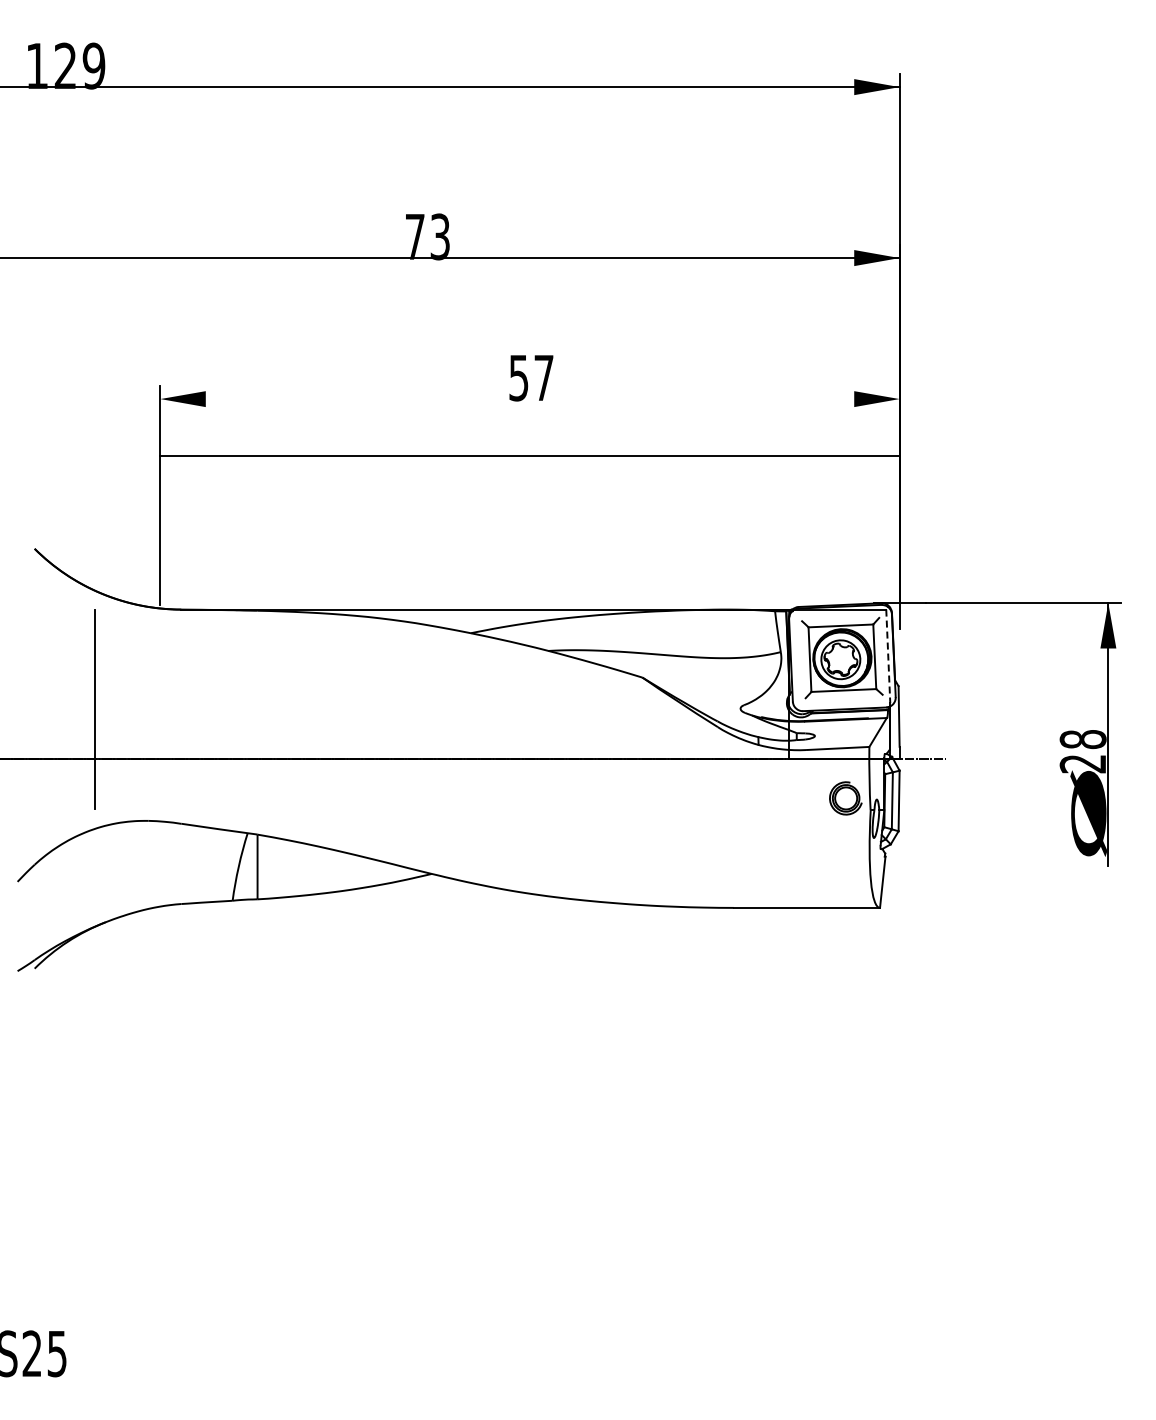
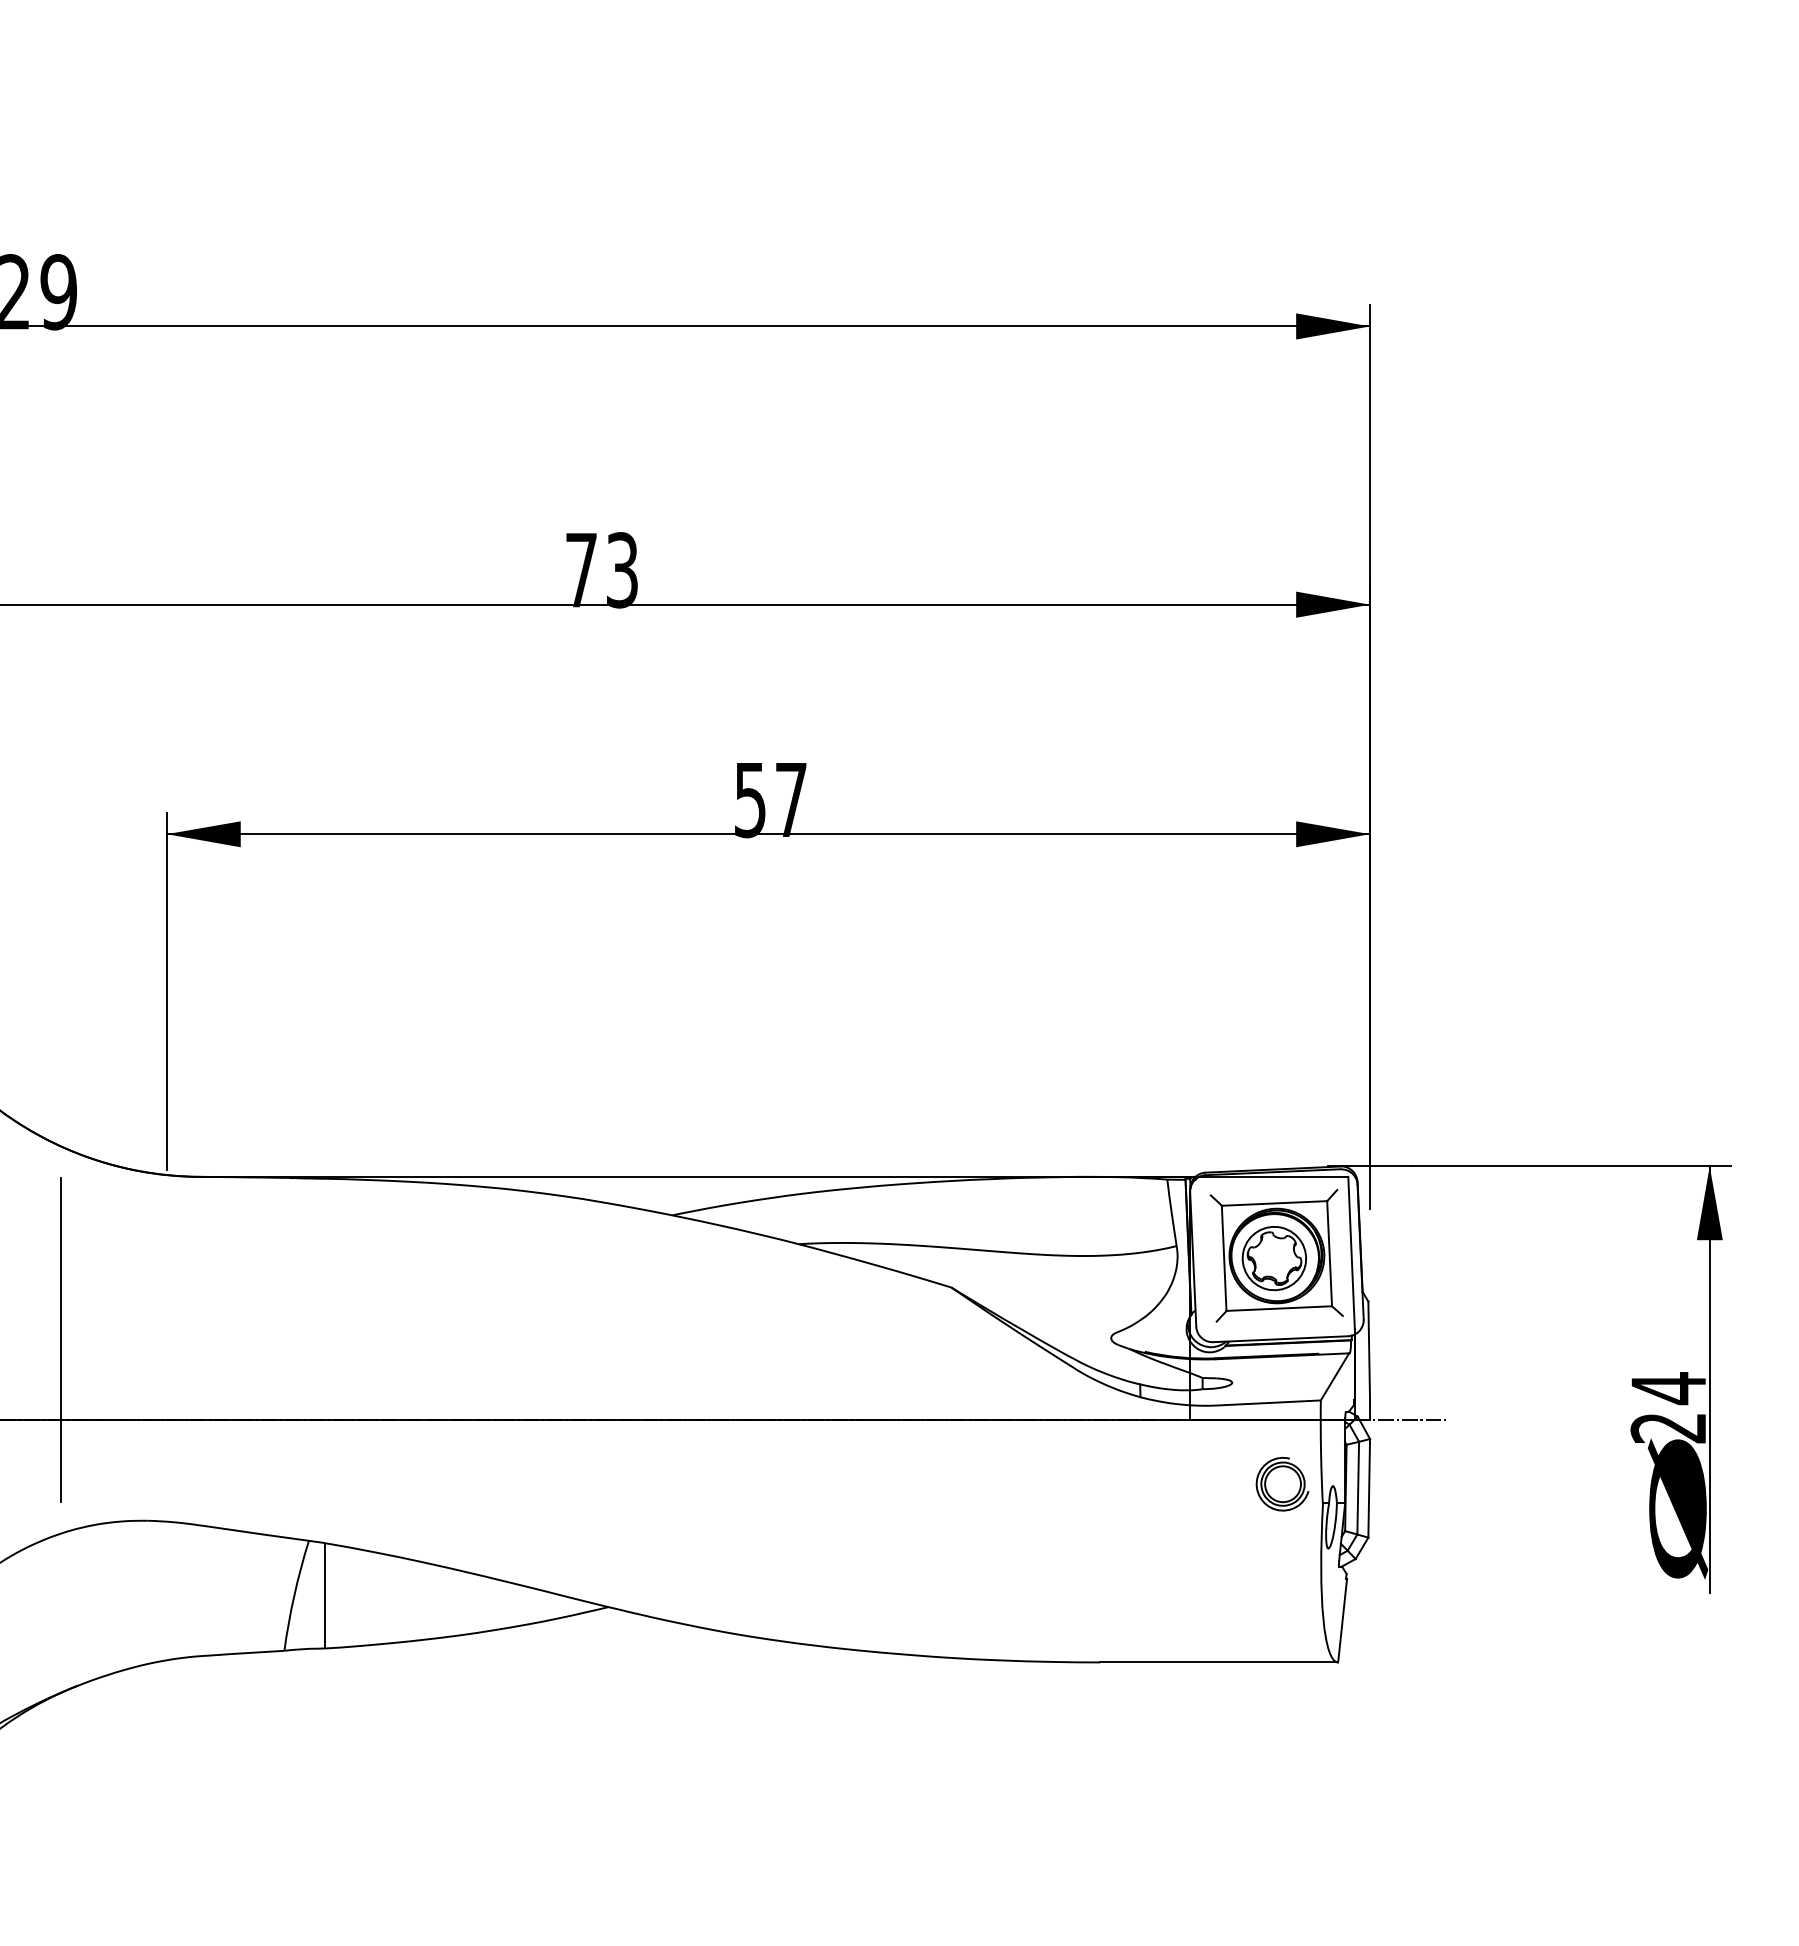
line: (529, 456) -> (767, 834), moved
line: (888, 656) -> (1351, 1253), dashed -> solid
text: (1082, 739) -> (1667, 1388), 28 -> 24

